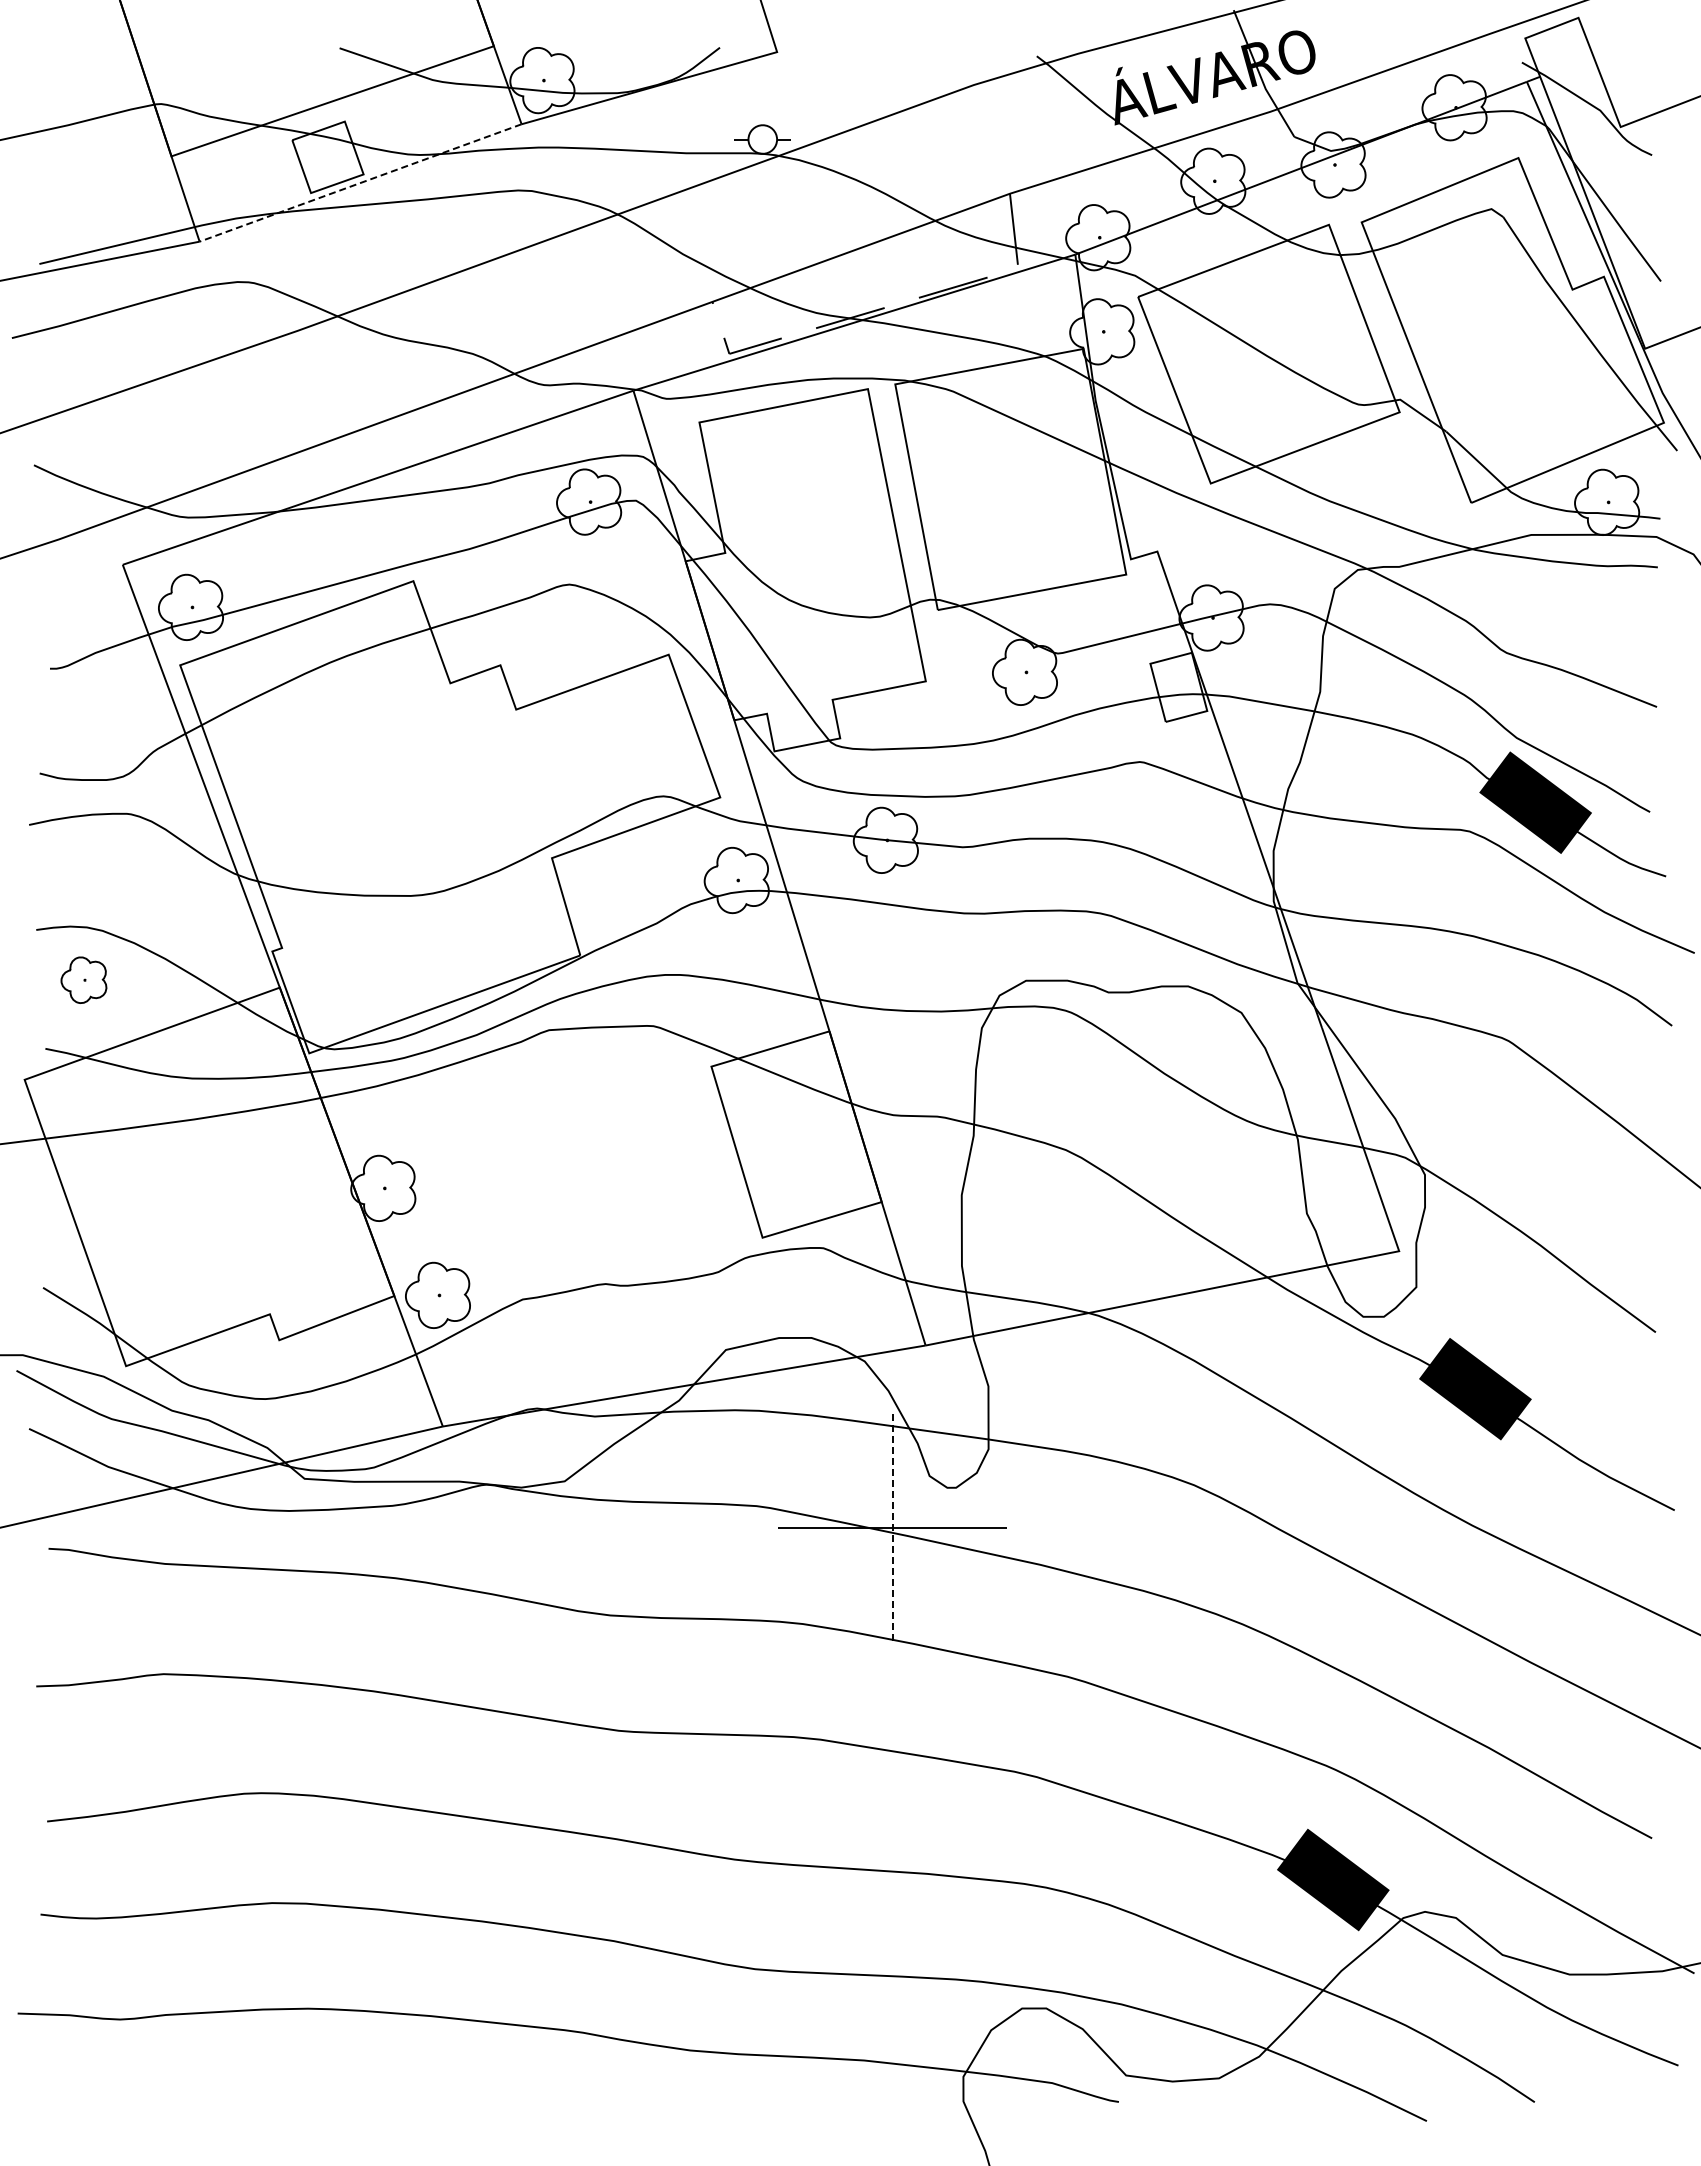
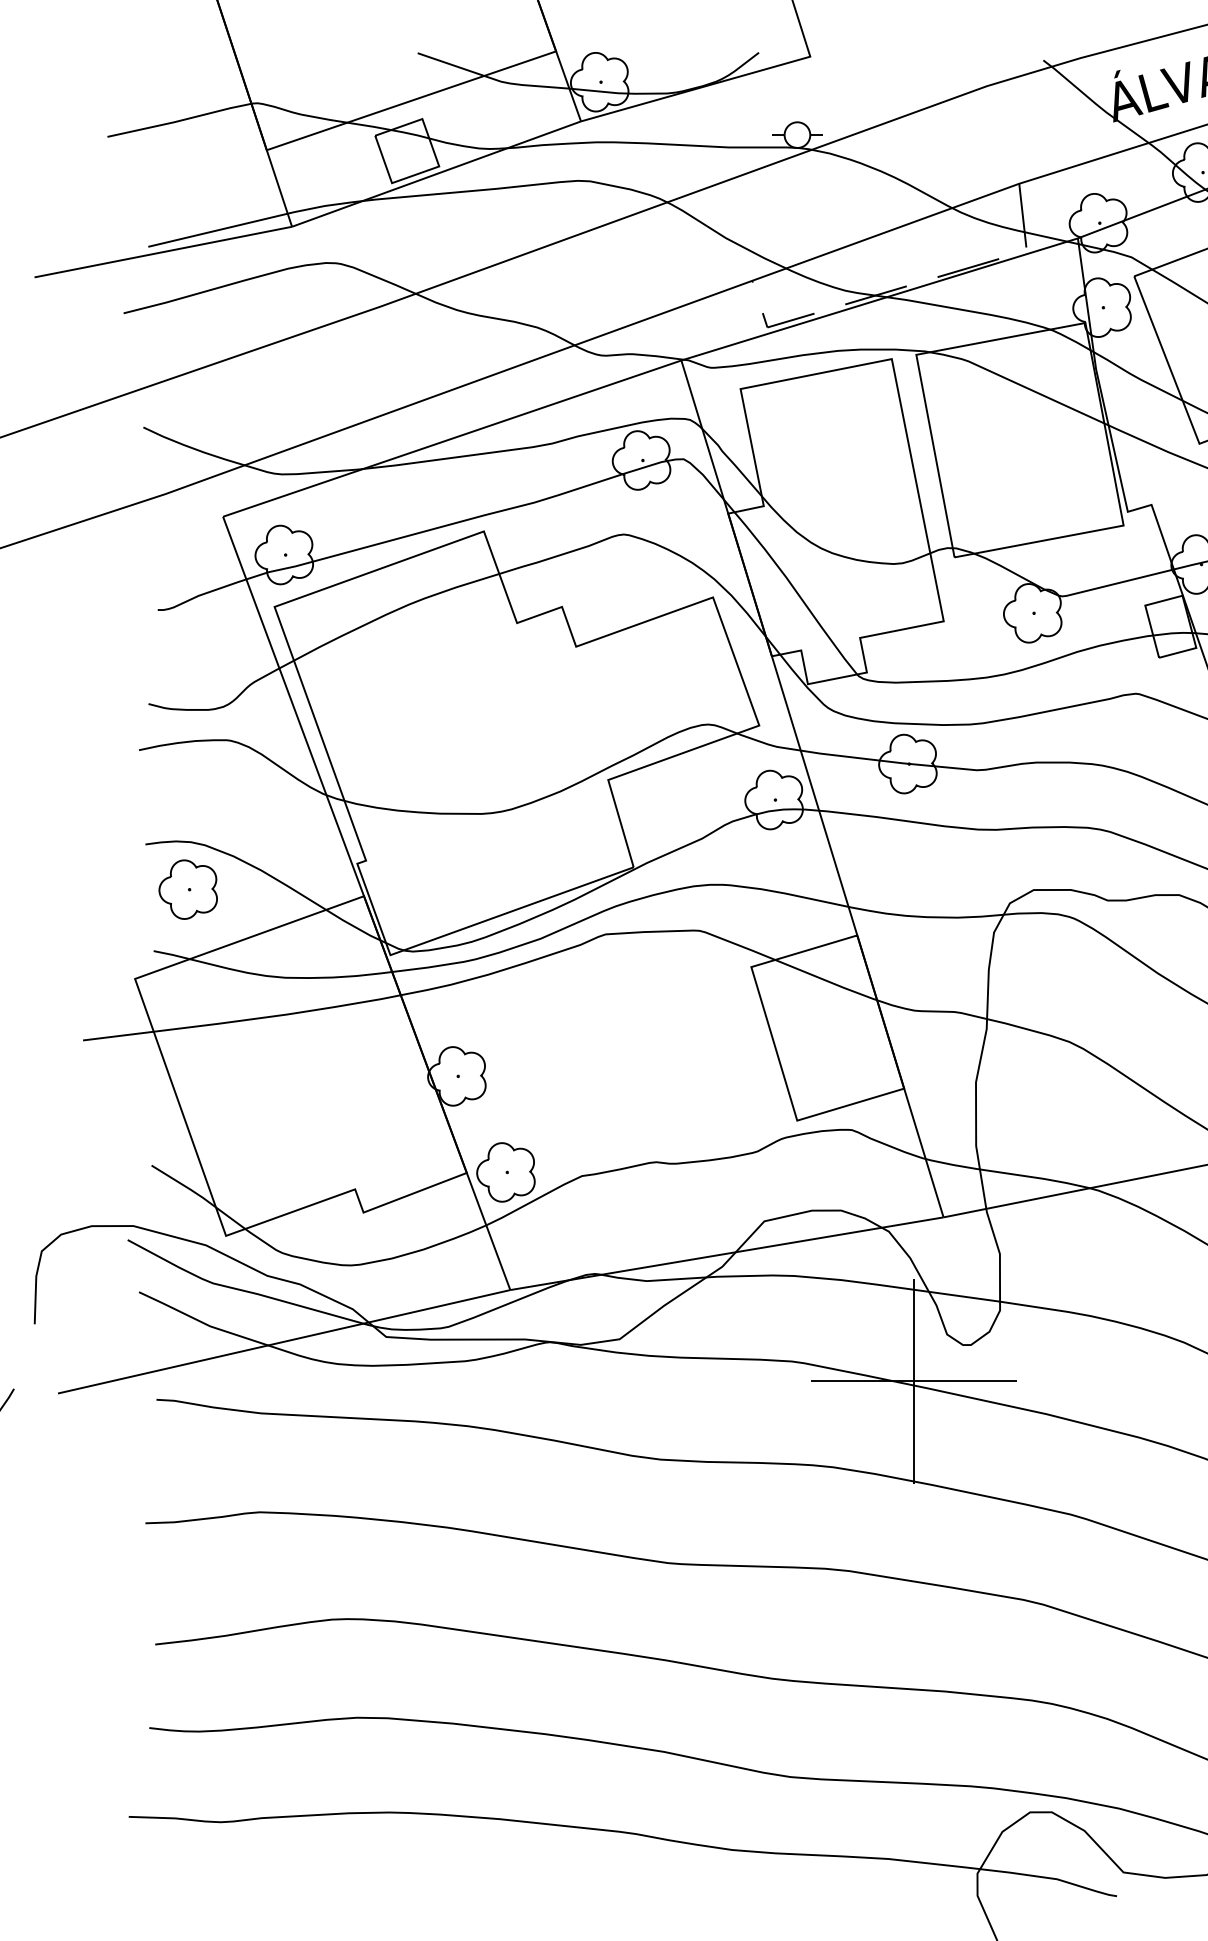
line: (360, 183) -> (436, 174), dashed -> solid
part: (83, 979) -> (187, 888), size x1.43
line: (892, 1528) -> (913, 1381), dashed -> solid

